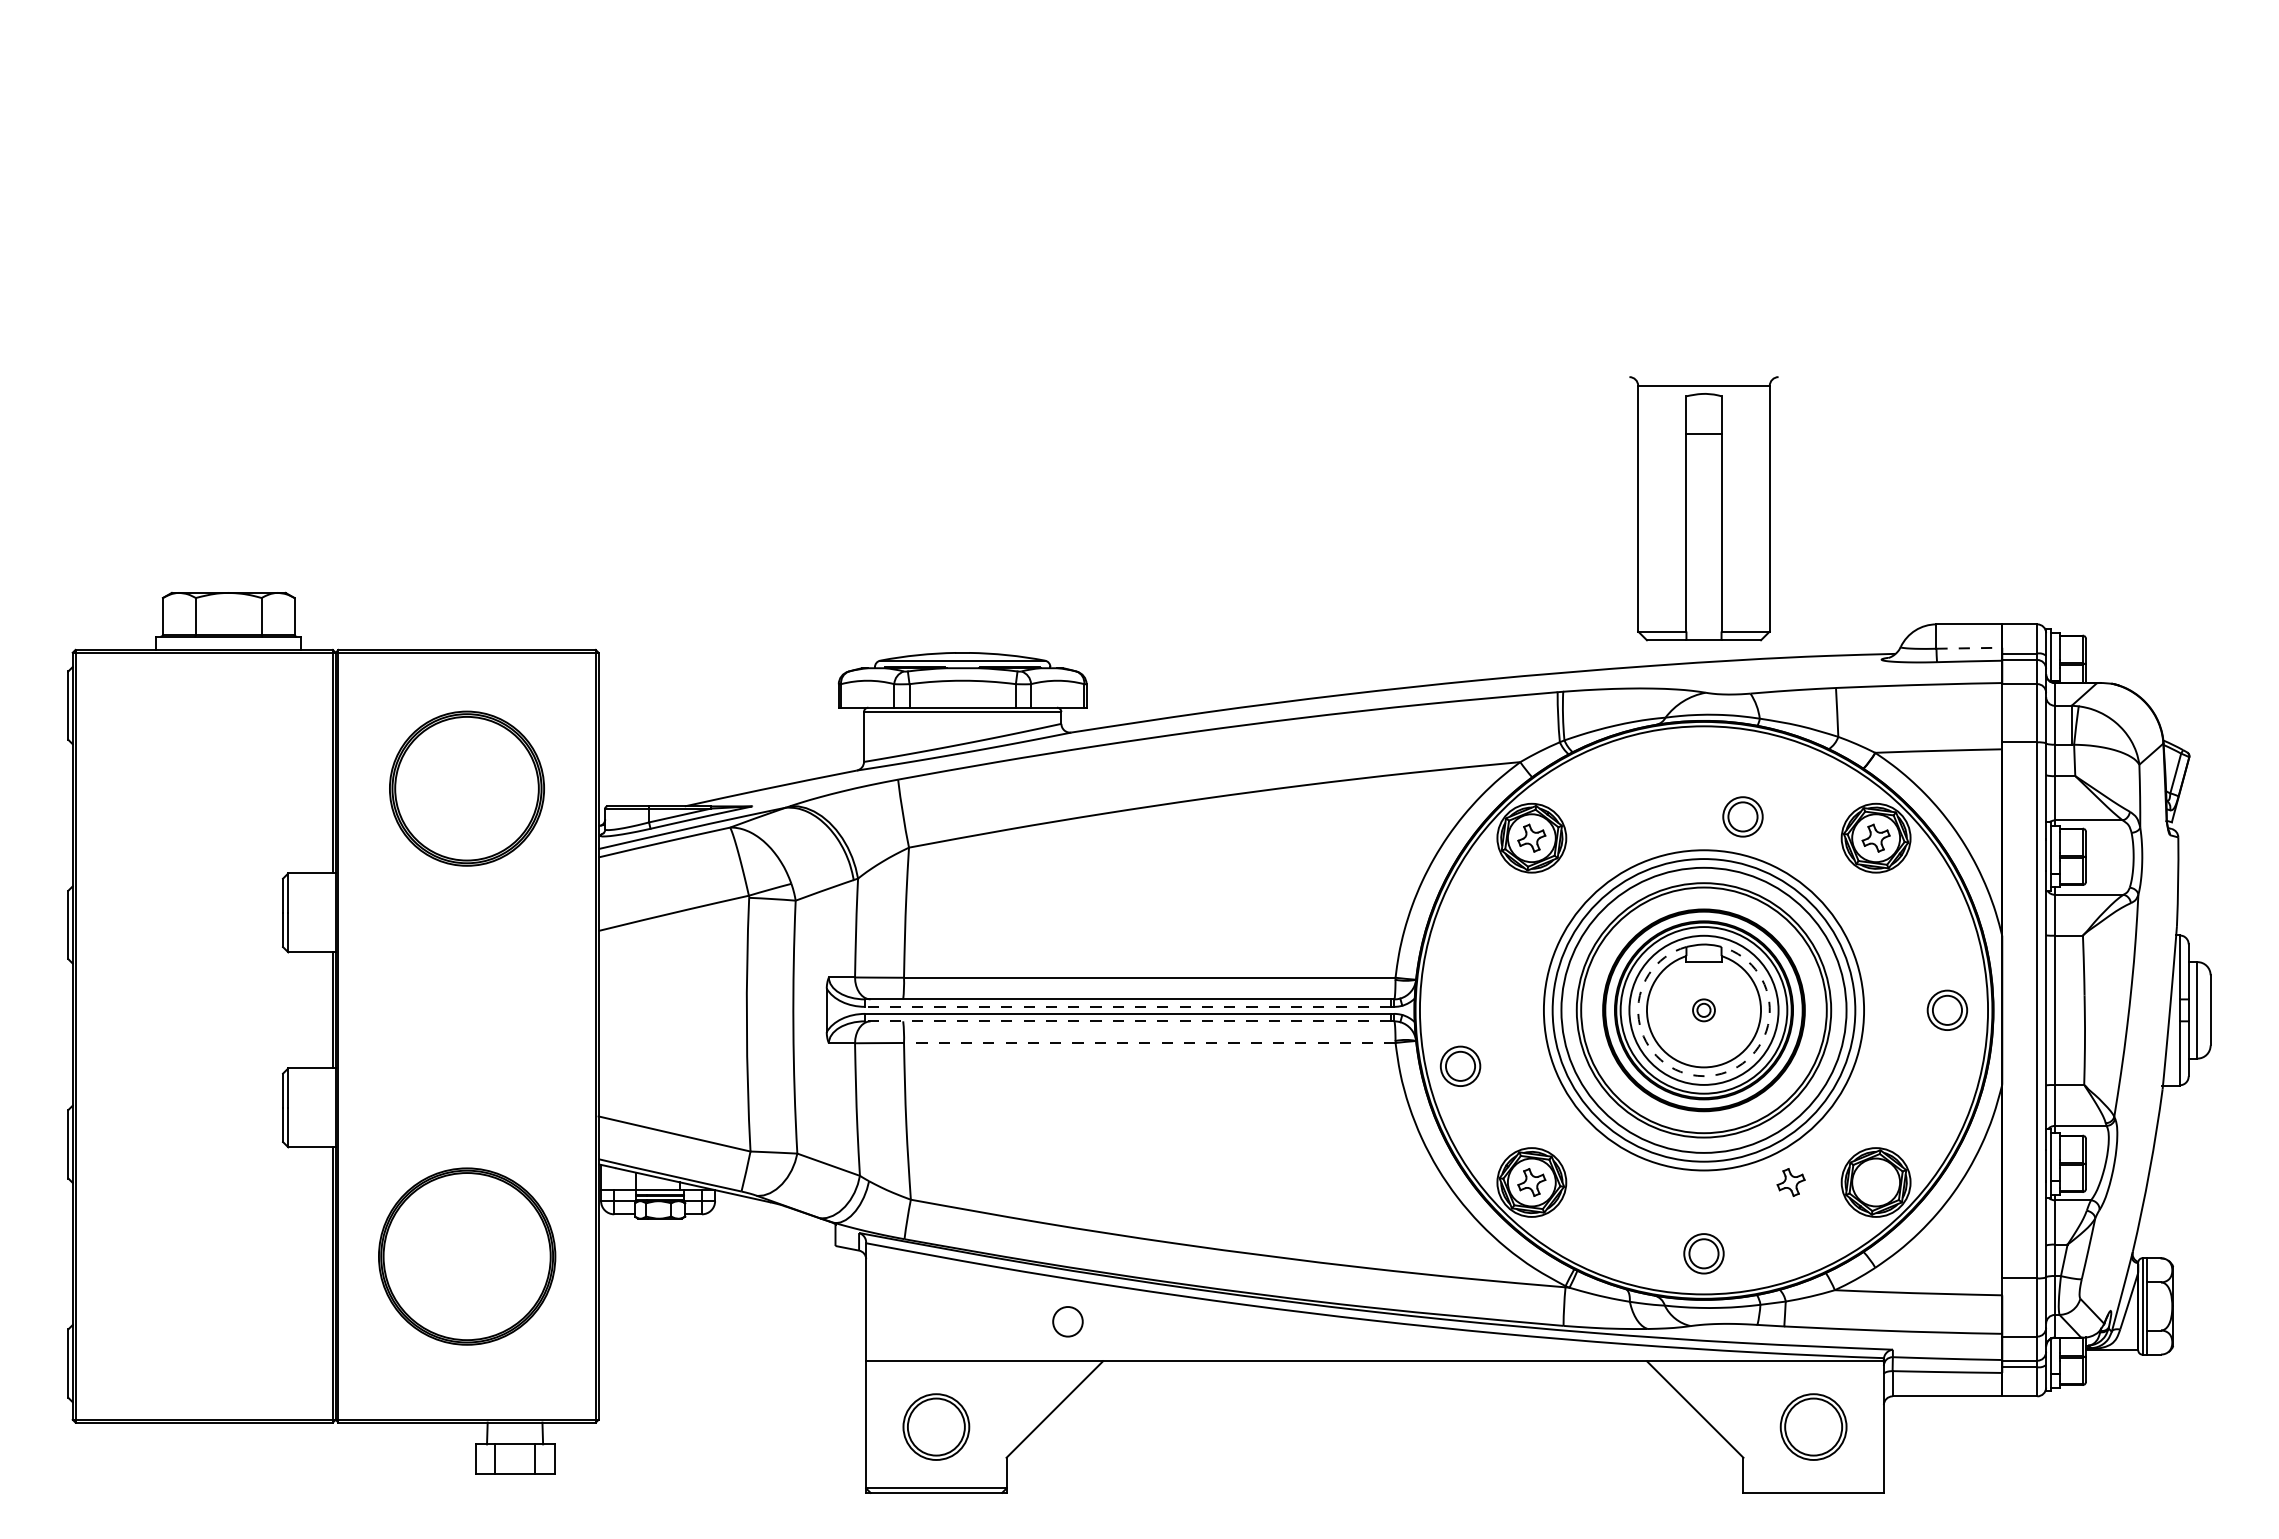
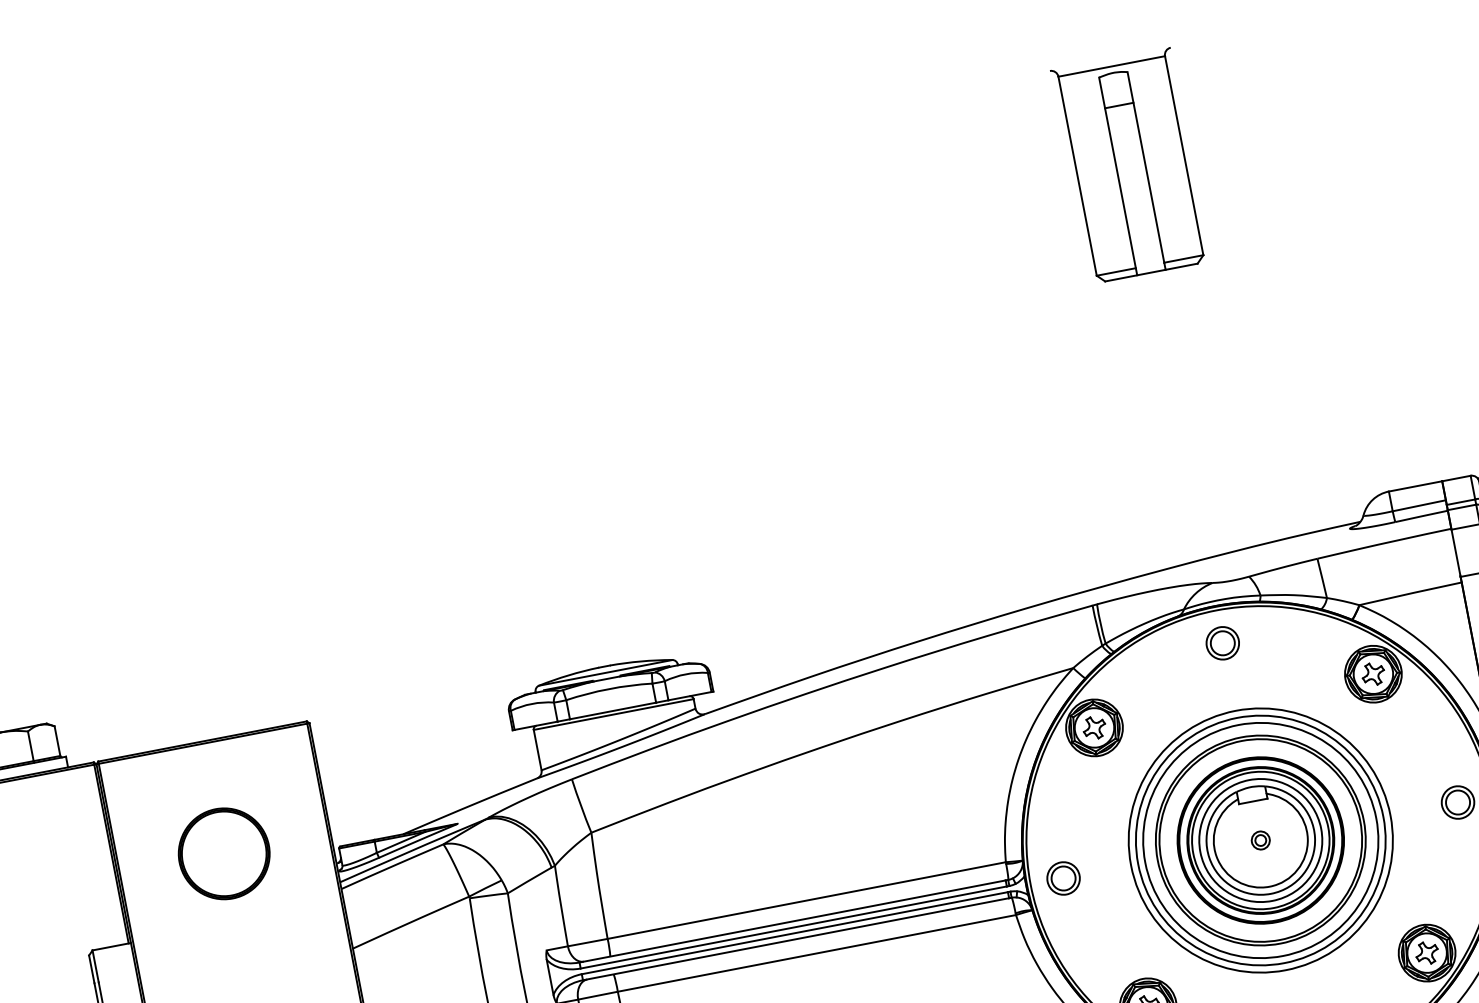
part: (1703, 508) -> (1130, 165), moved
line: (1969, 648) -> (1419, 505), dashed -> solid
part: (467, 788) -> (224, 853), size x0.71
part: (1742, 816) -> (1222, 643), moved
line: (1127, 1006) -> (793, 927), dashed -> solid
line: (1127, 1021) -> (795, 939), dashed -> solid
line: (1150, 1042) -> (817, 952), dashed -> solid
part: (1460, 1065) -> (1063, 877), moved
arc: (1703, 1076) -> (1270, 894), dashed -> solid
part: (1790, 1182) -> (1426, 953), moved

